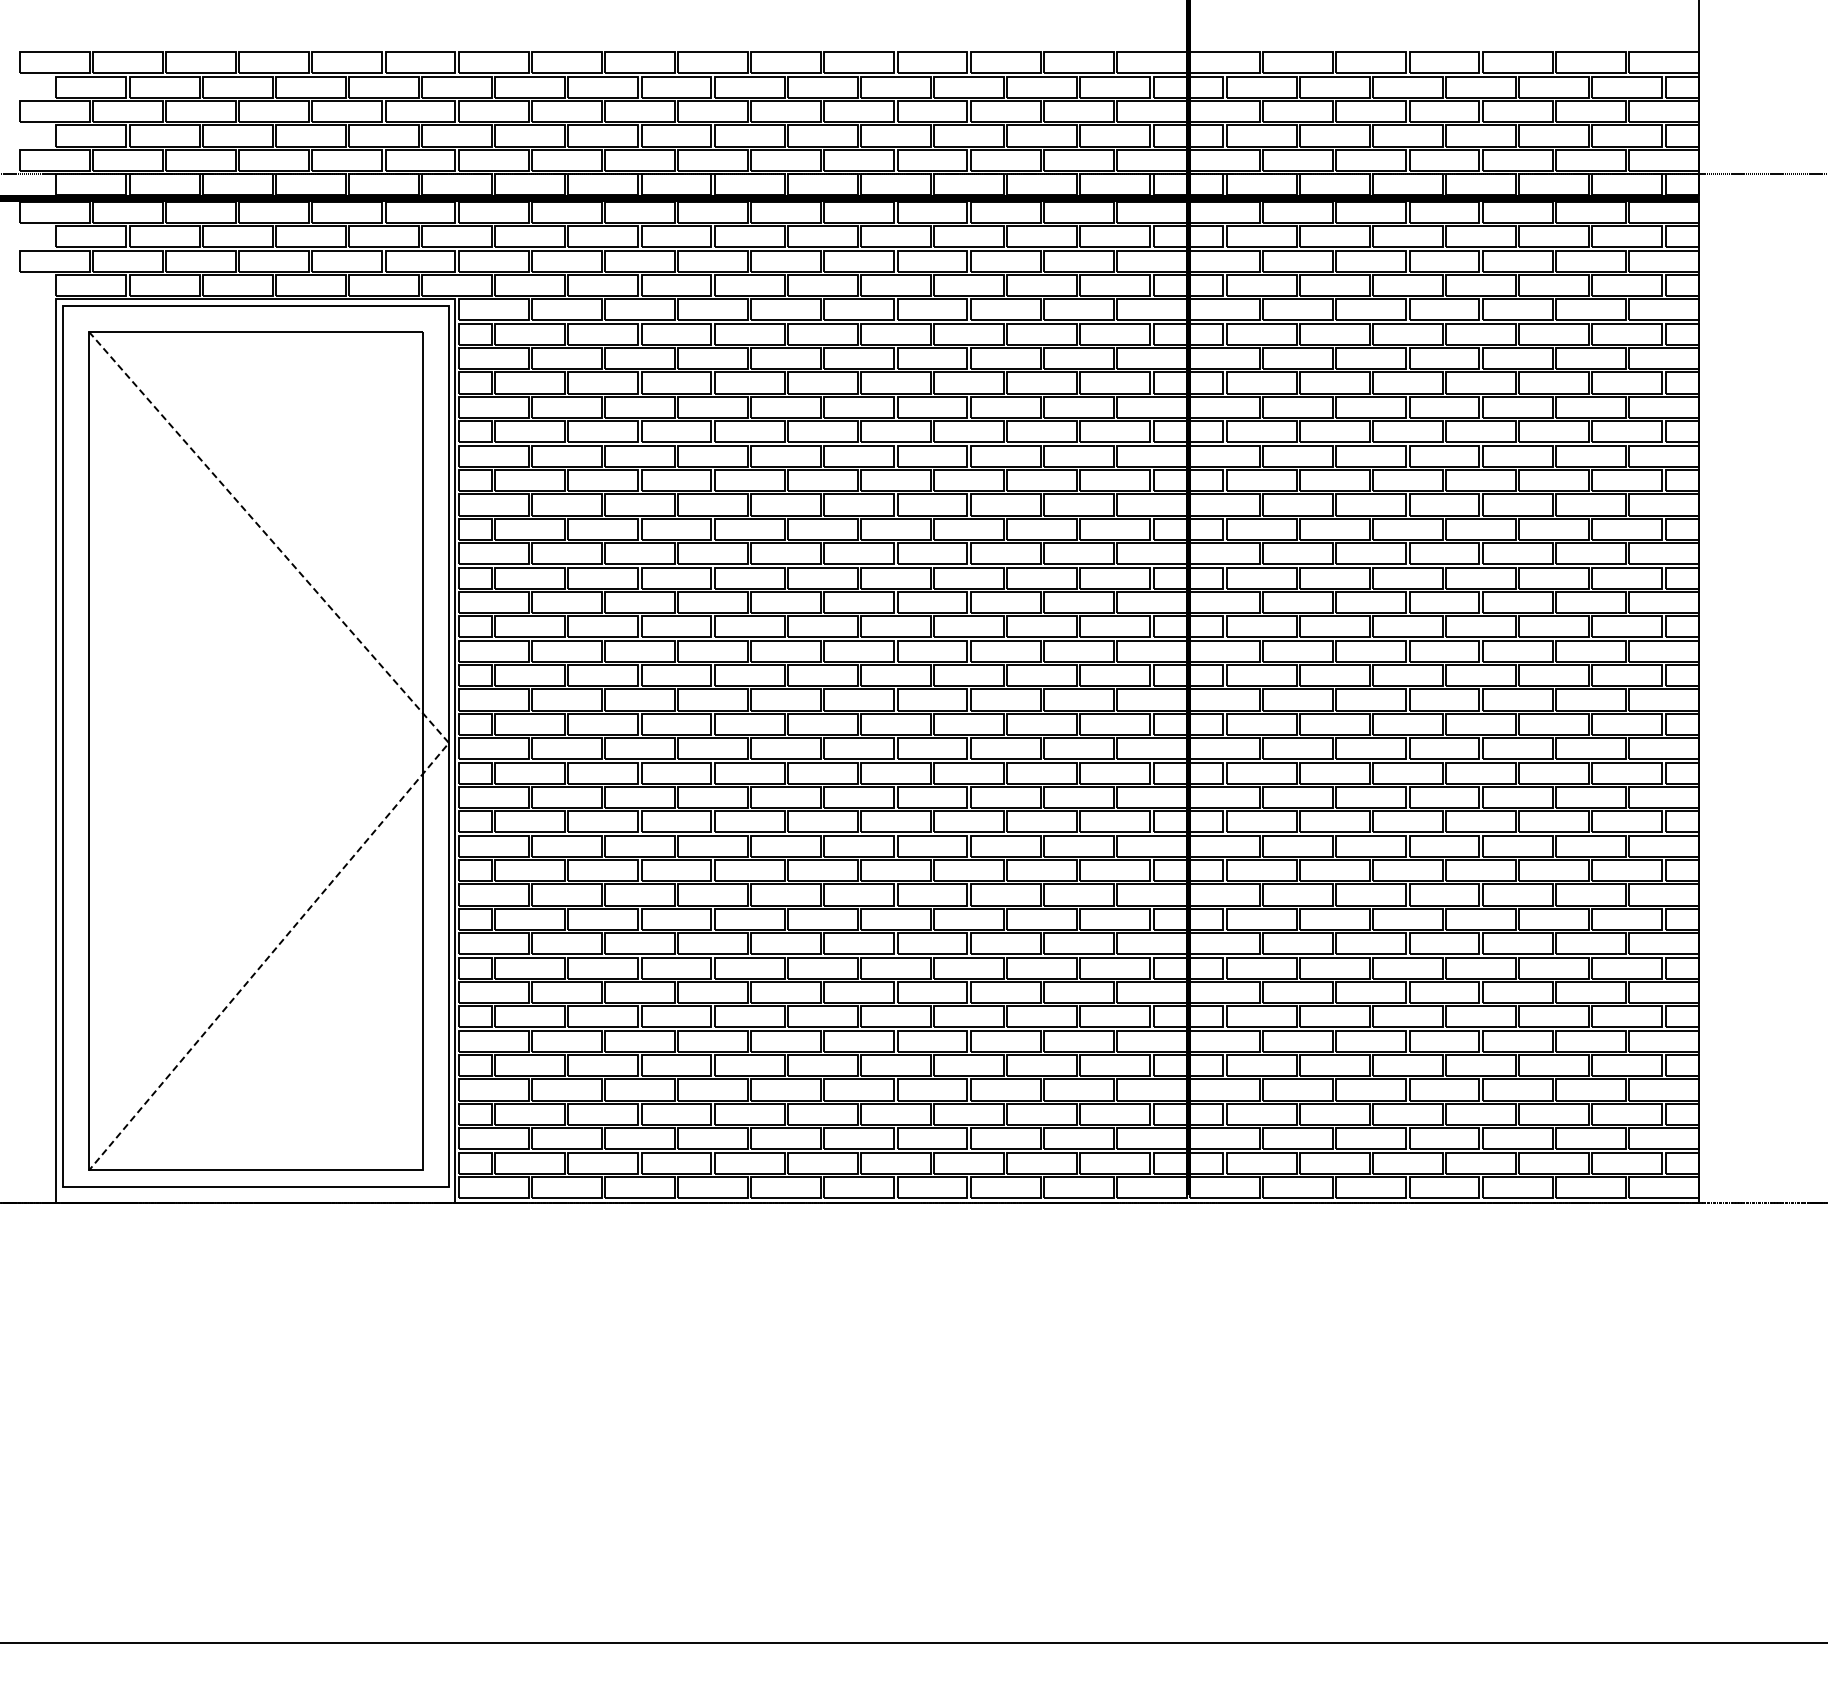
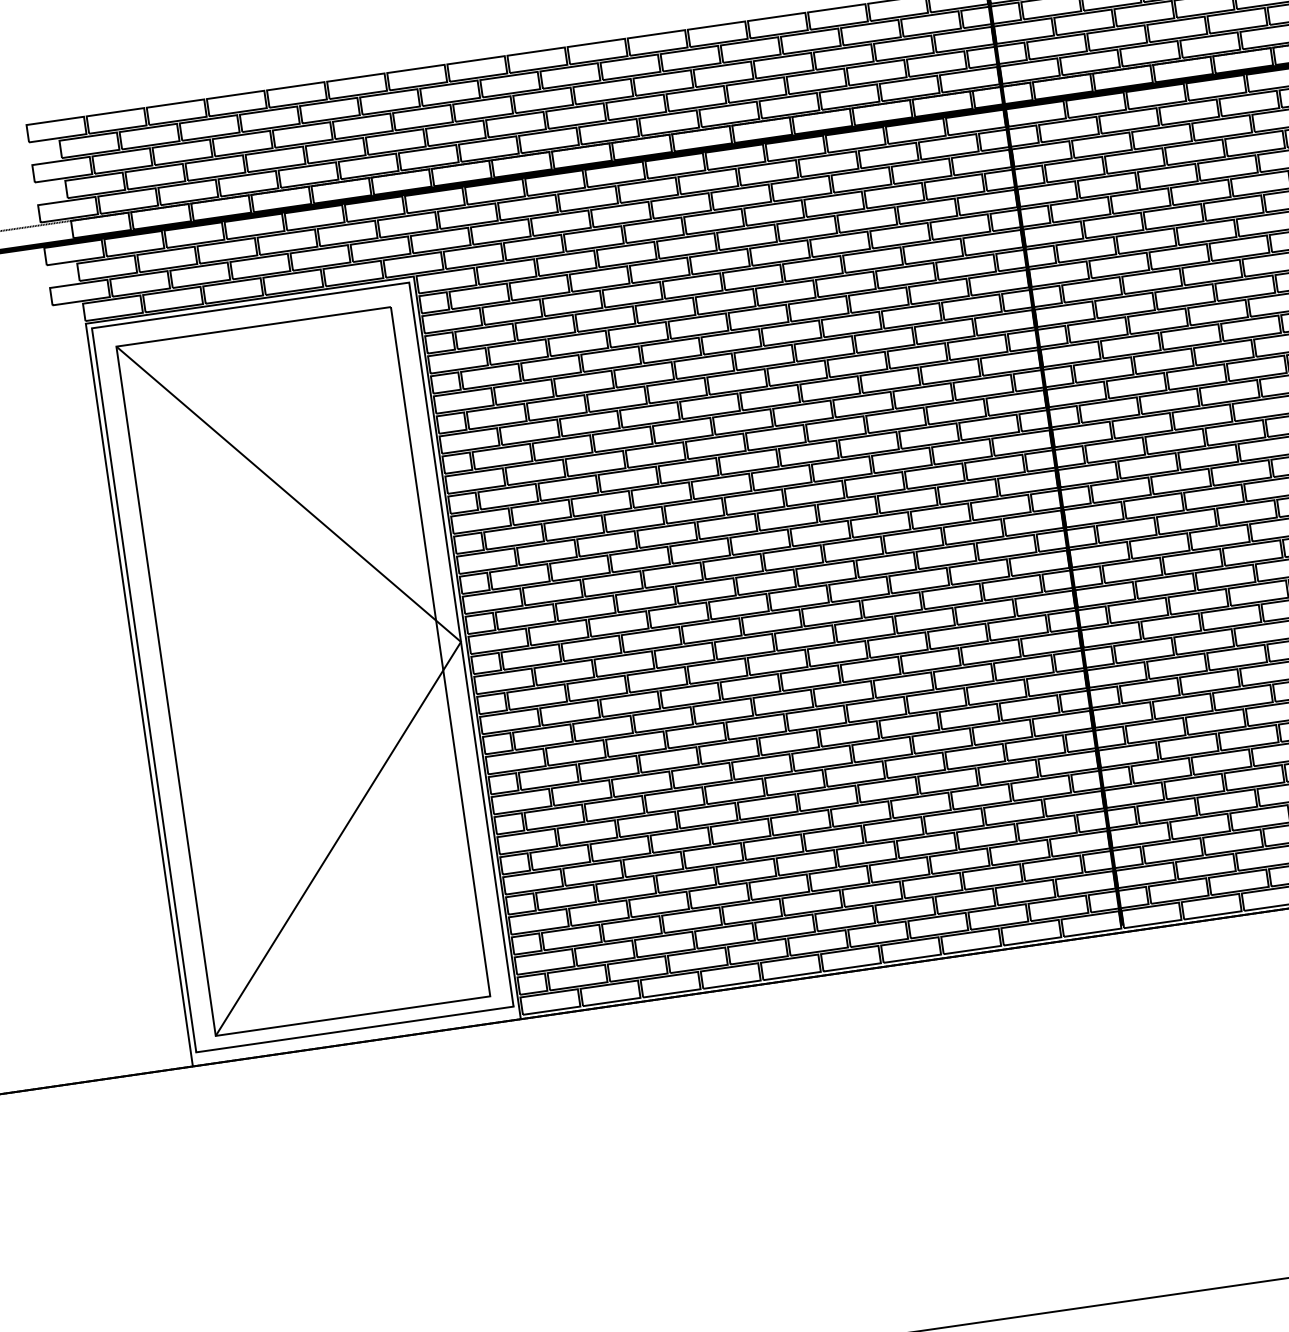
line: (445, 747) -> (458, 646), dashed -> solid

